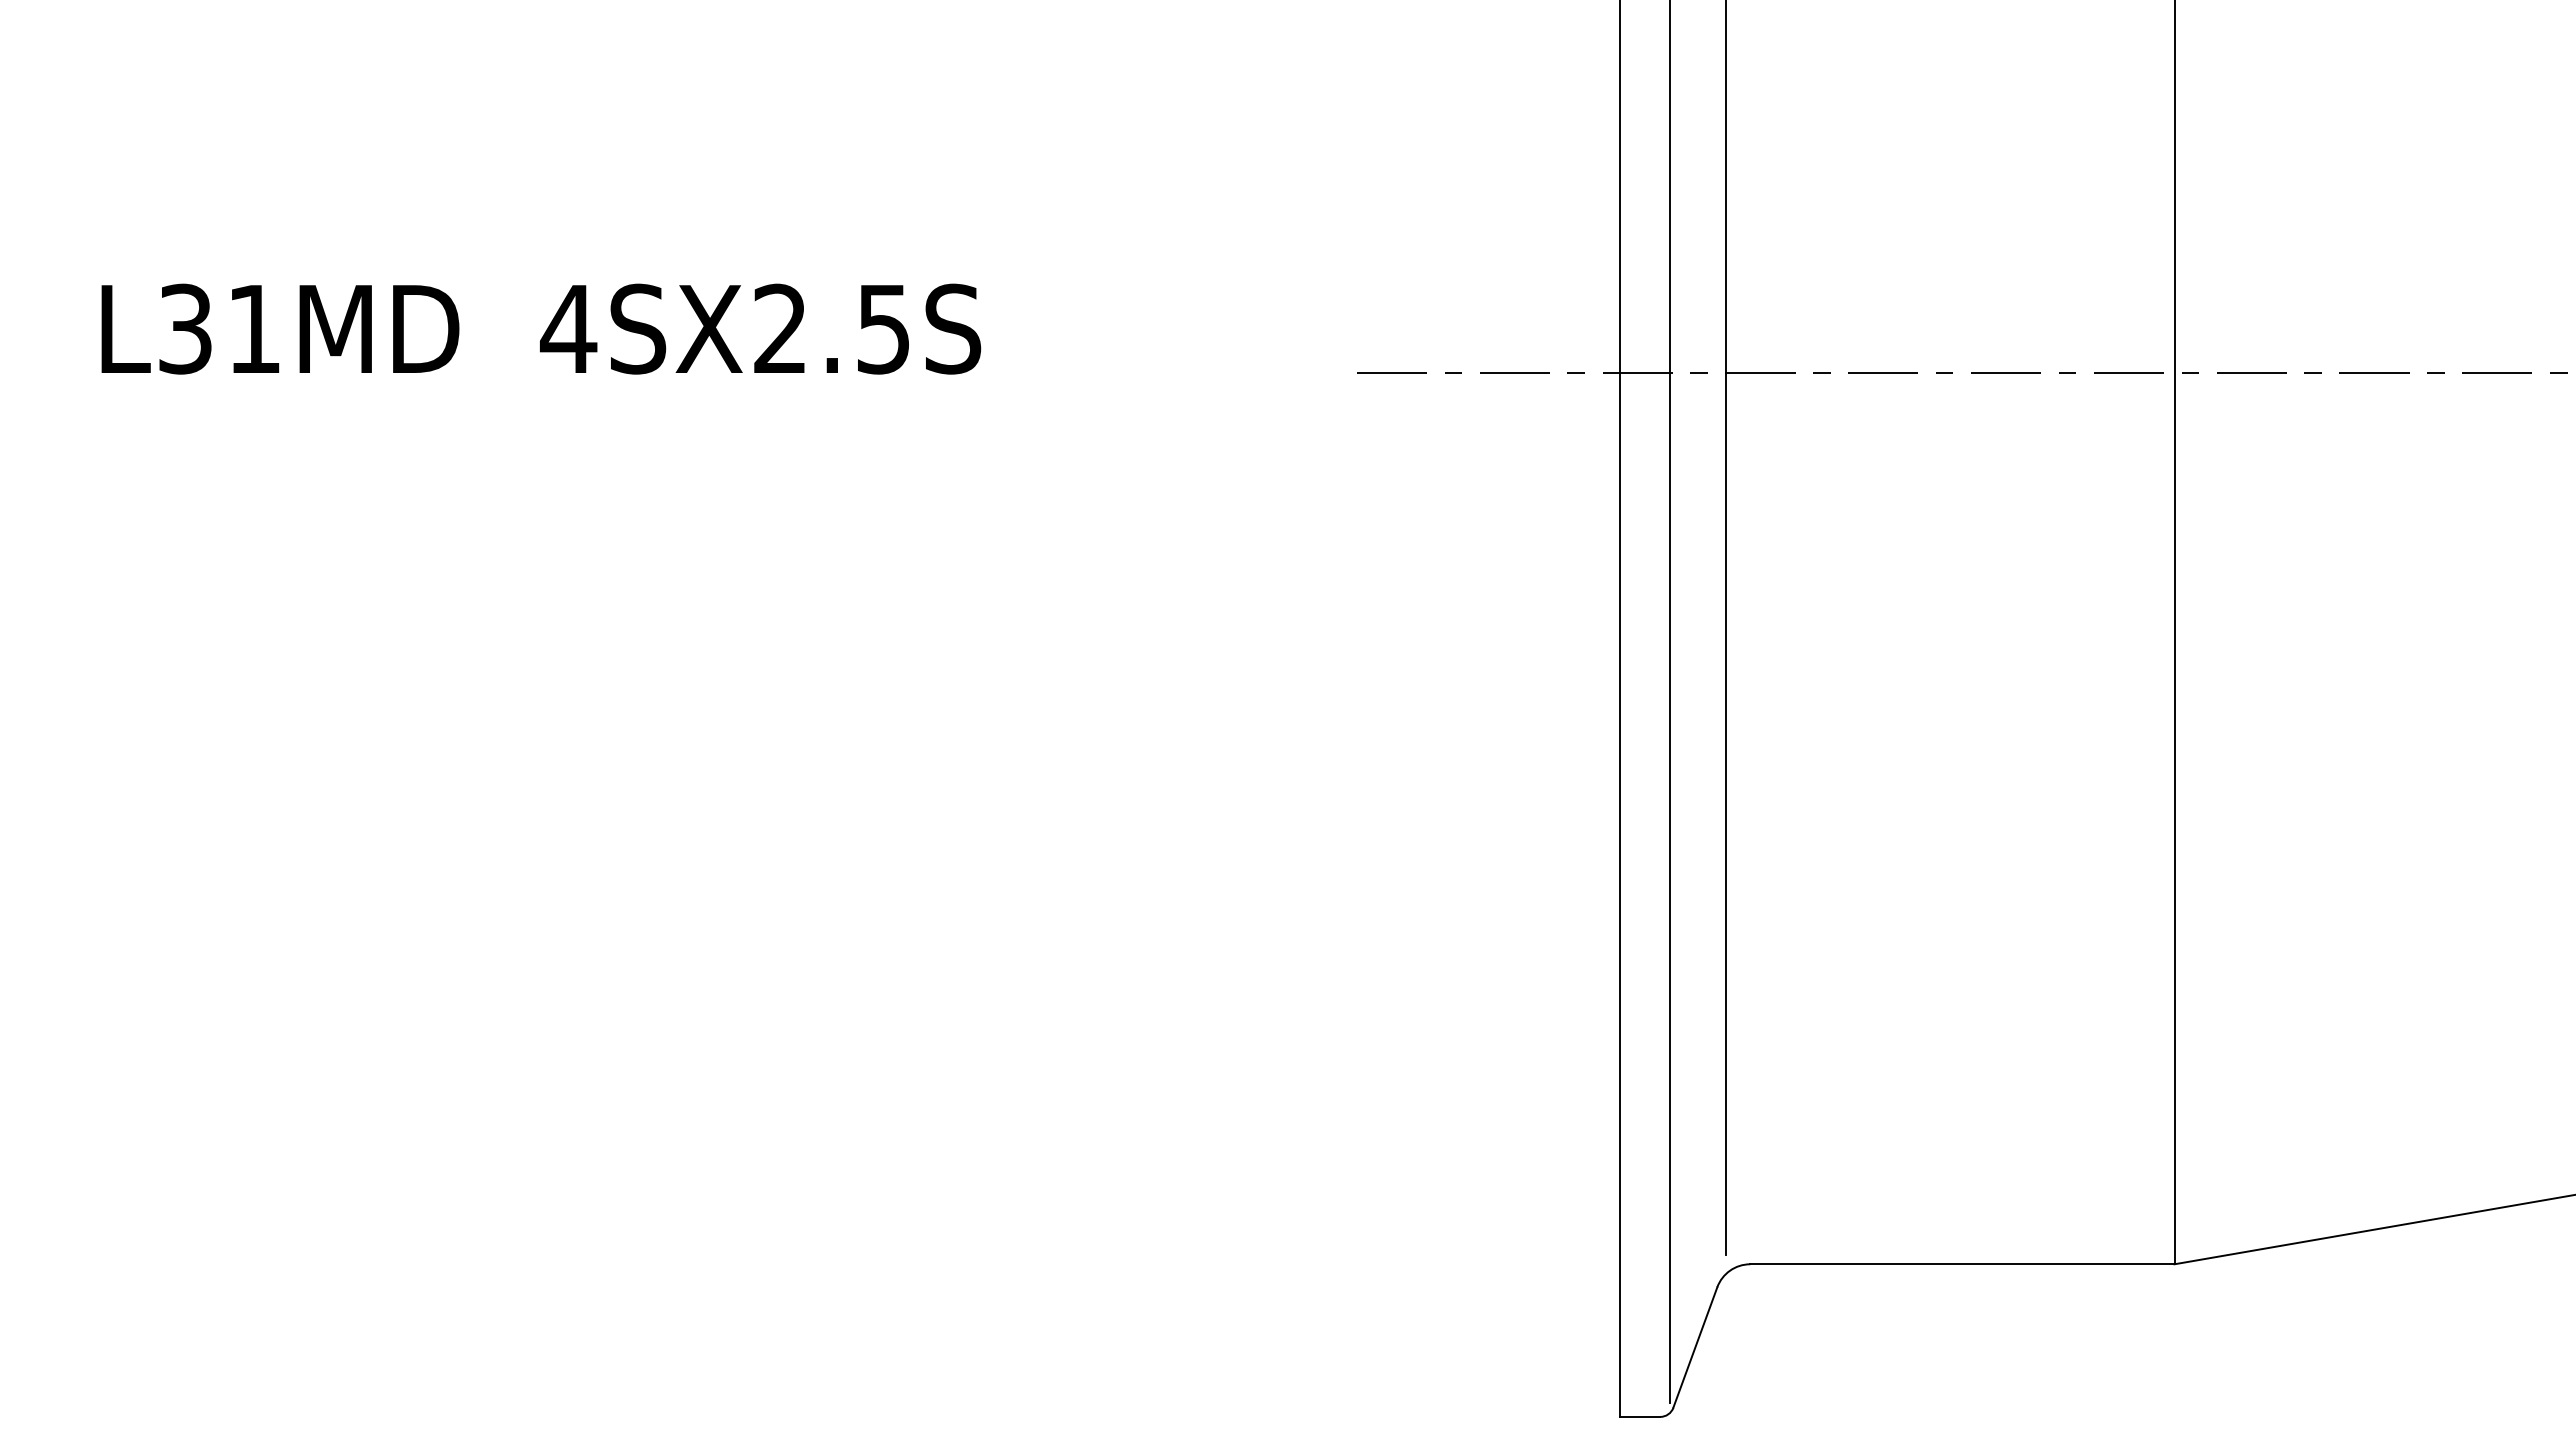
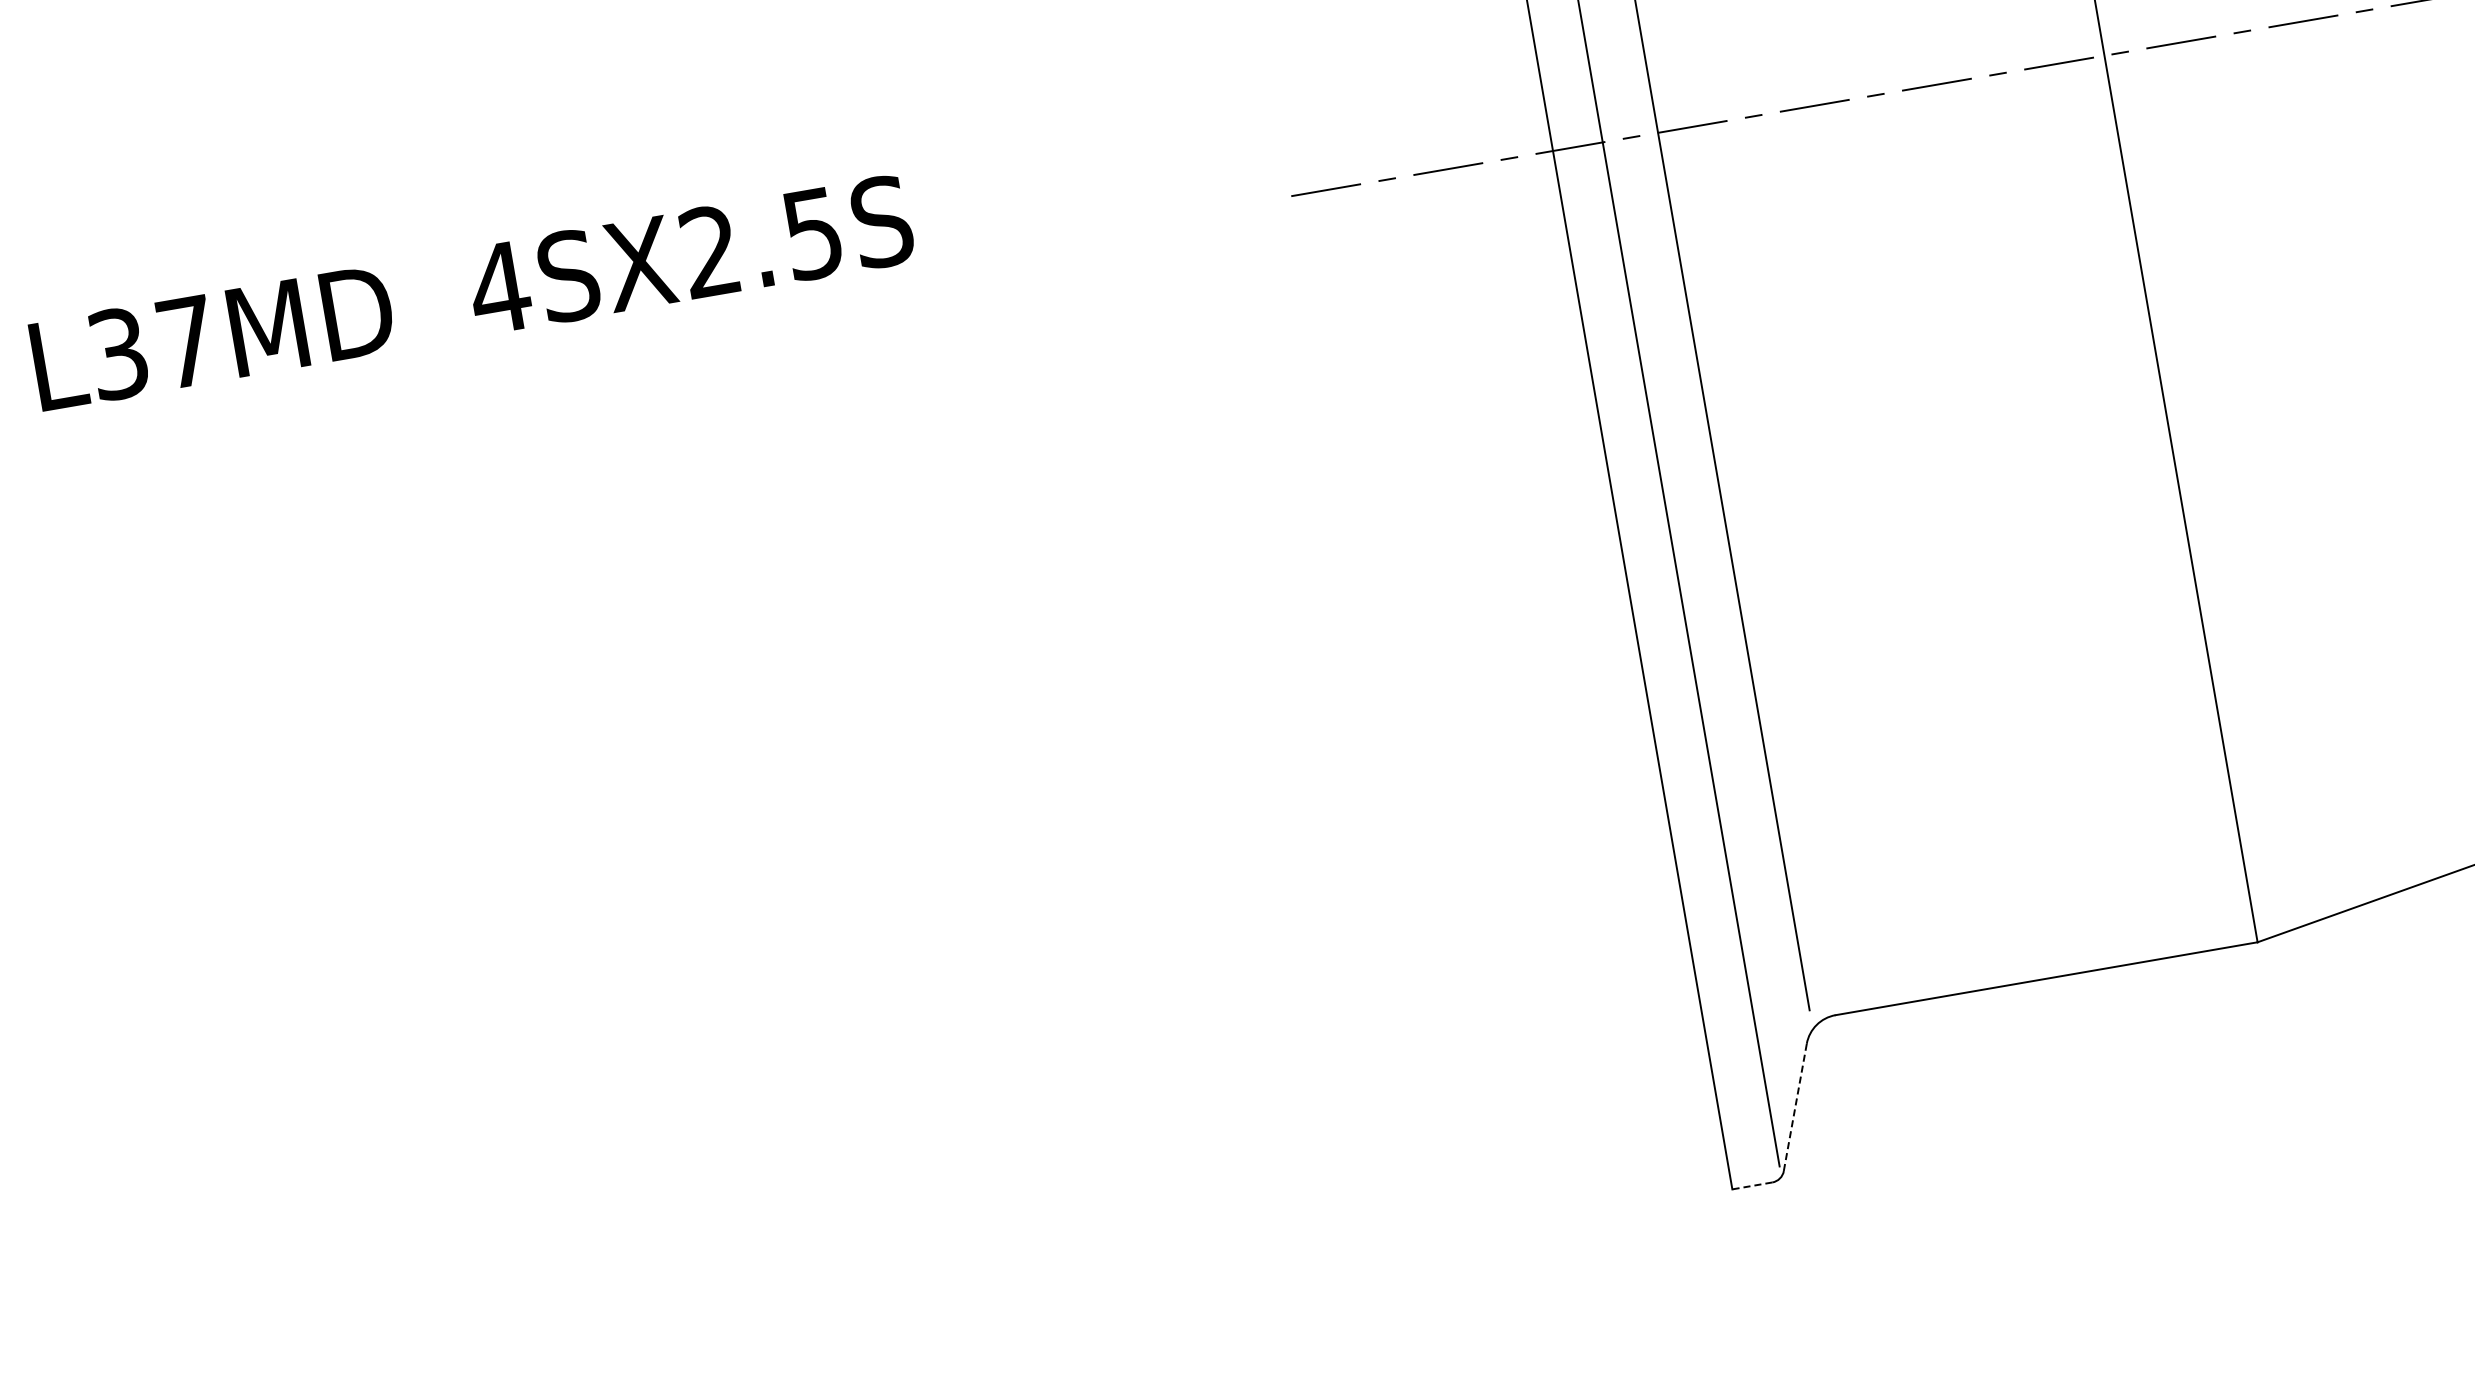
text: (254, 328) -> (187, 341), L31MD -> L37MD
line: (1695, 1347) -> (1795, 1107), solid -> dashed
line: (1639, 1416) -> (1751, 1185), solid -> dashed

